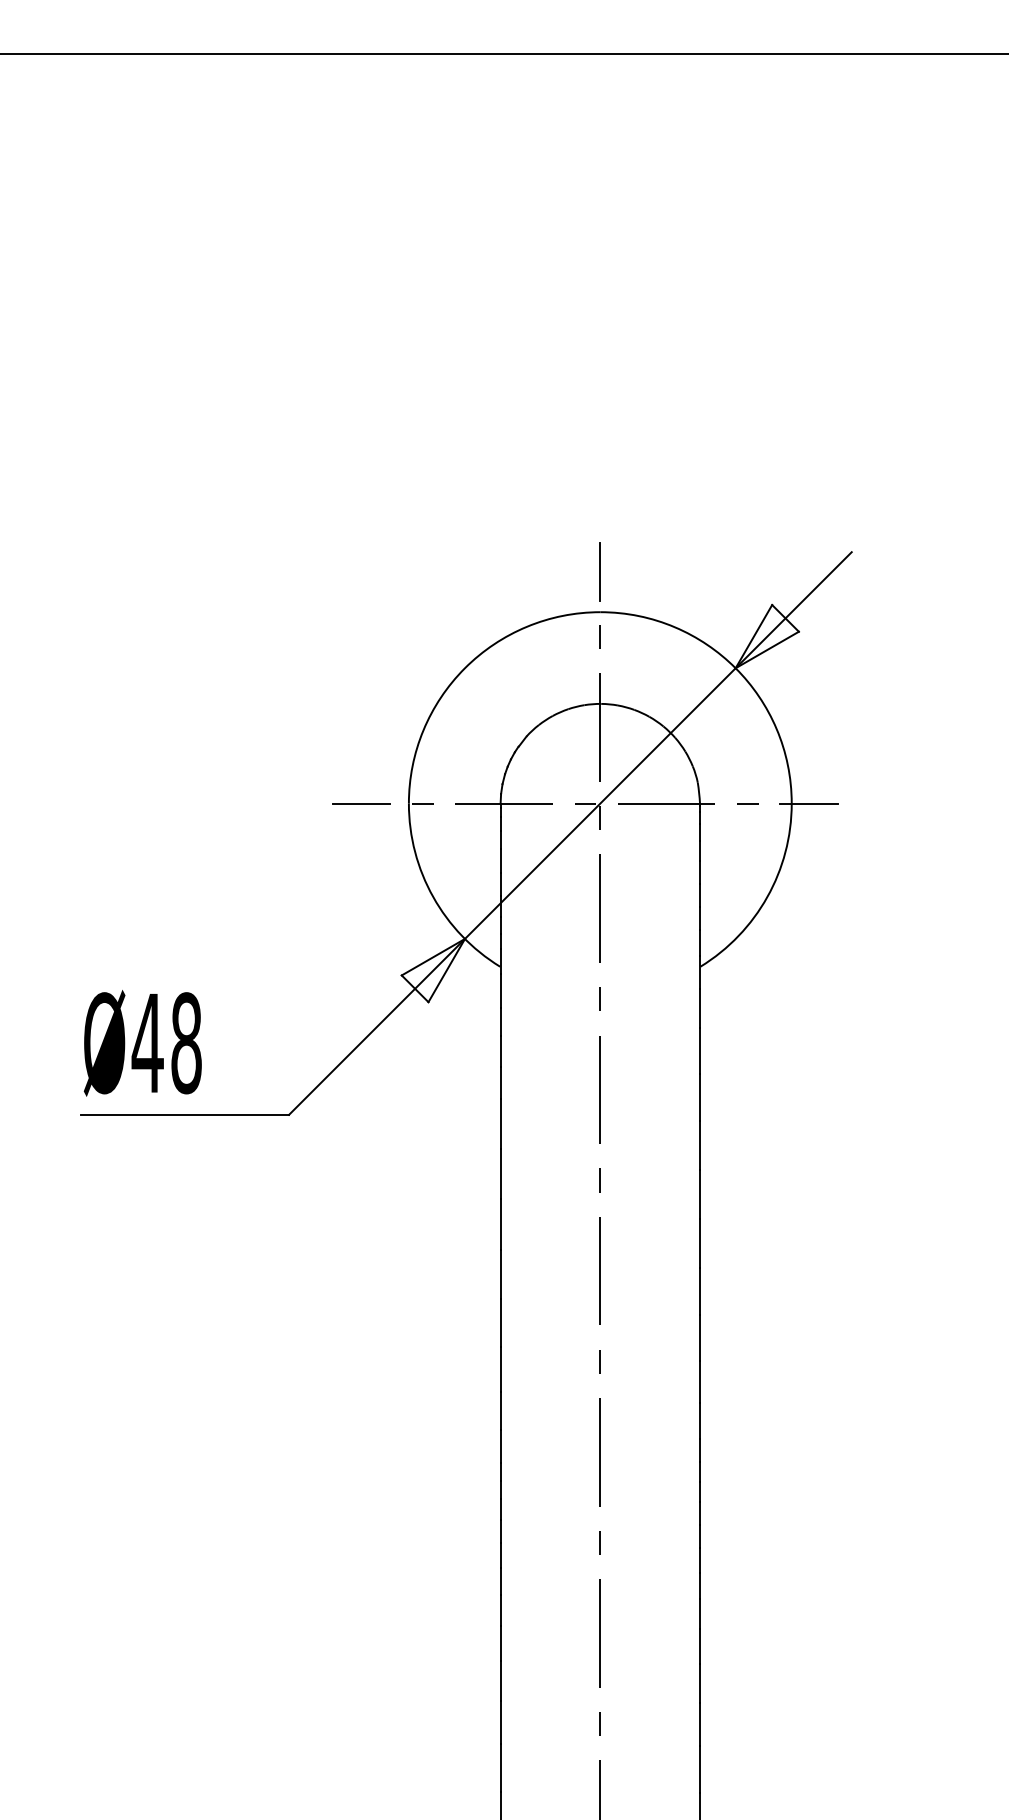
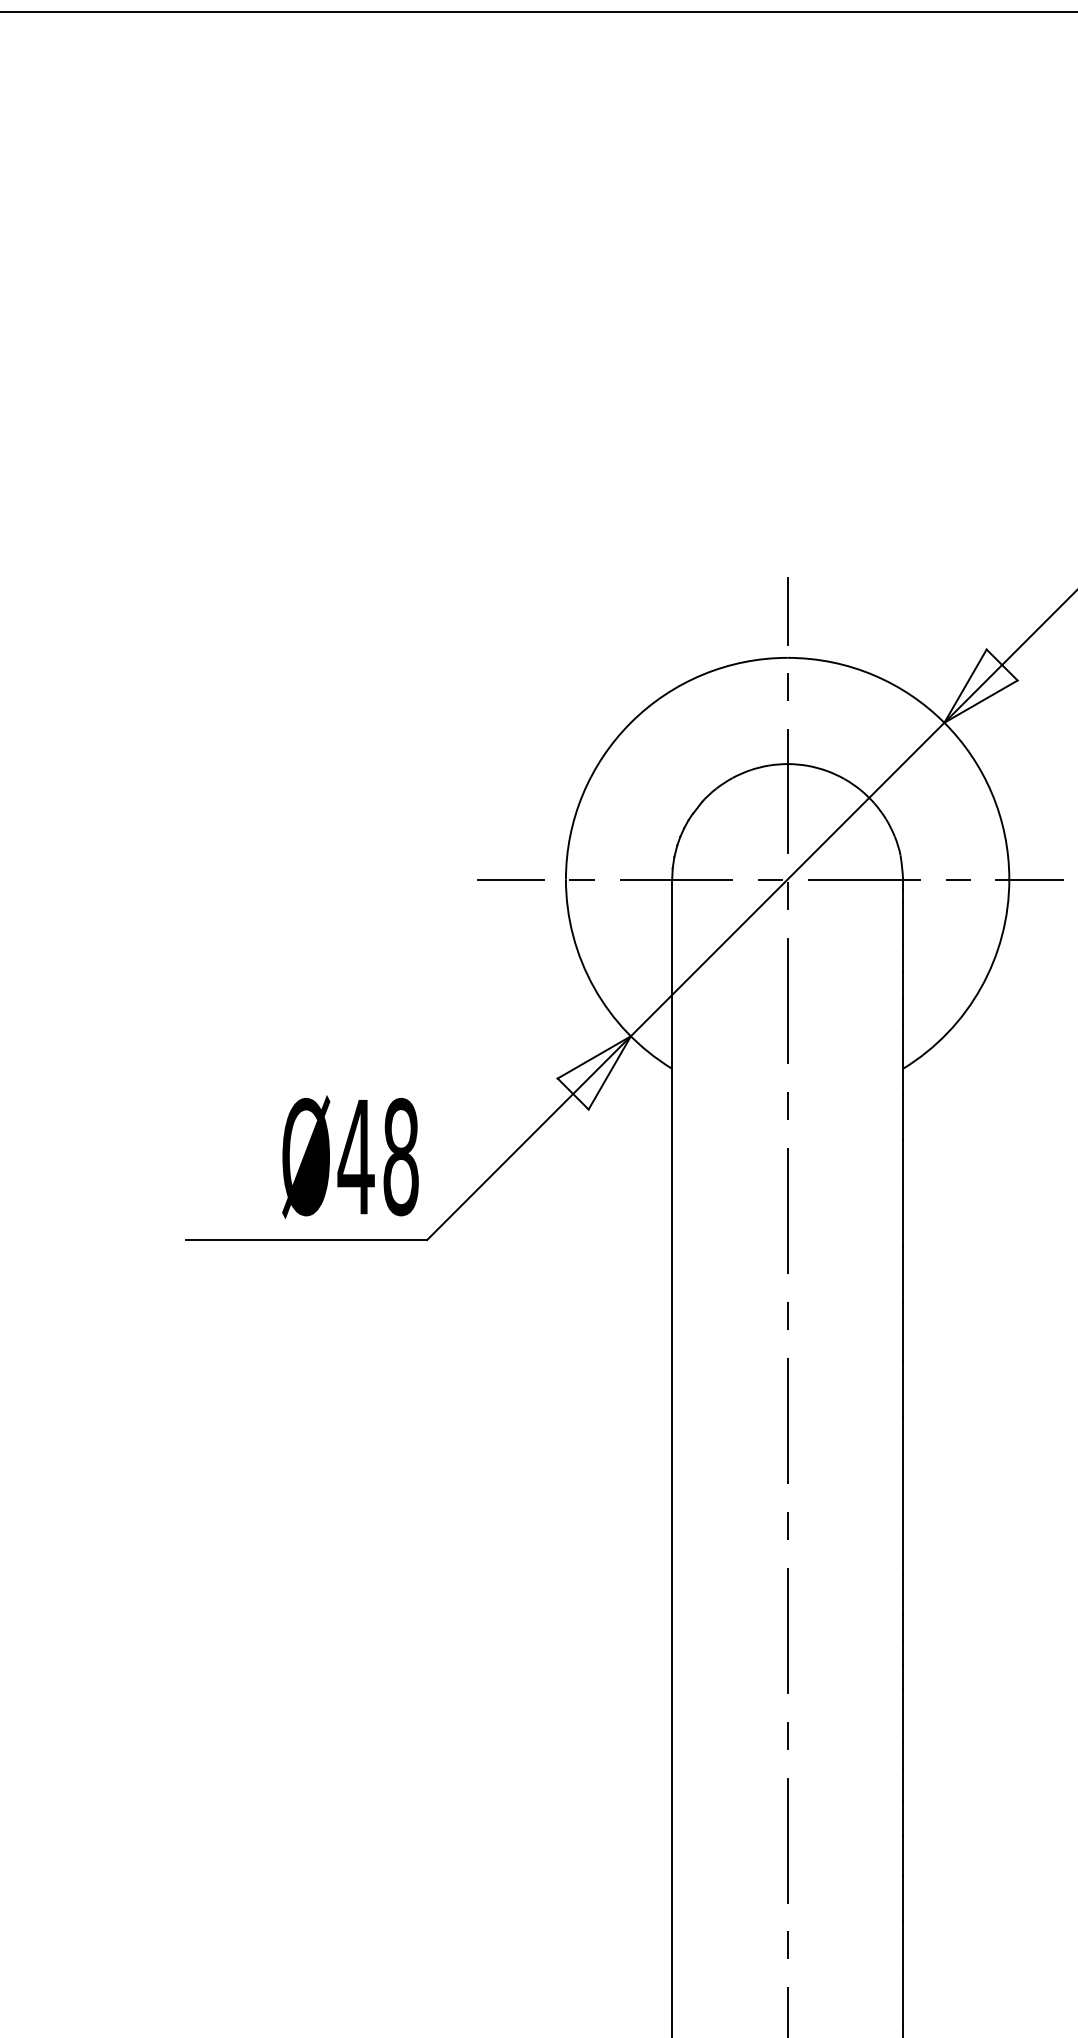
text: (142, 1043) -> (350, 1157), moved

